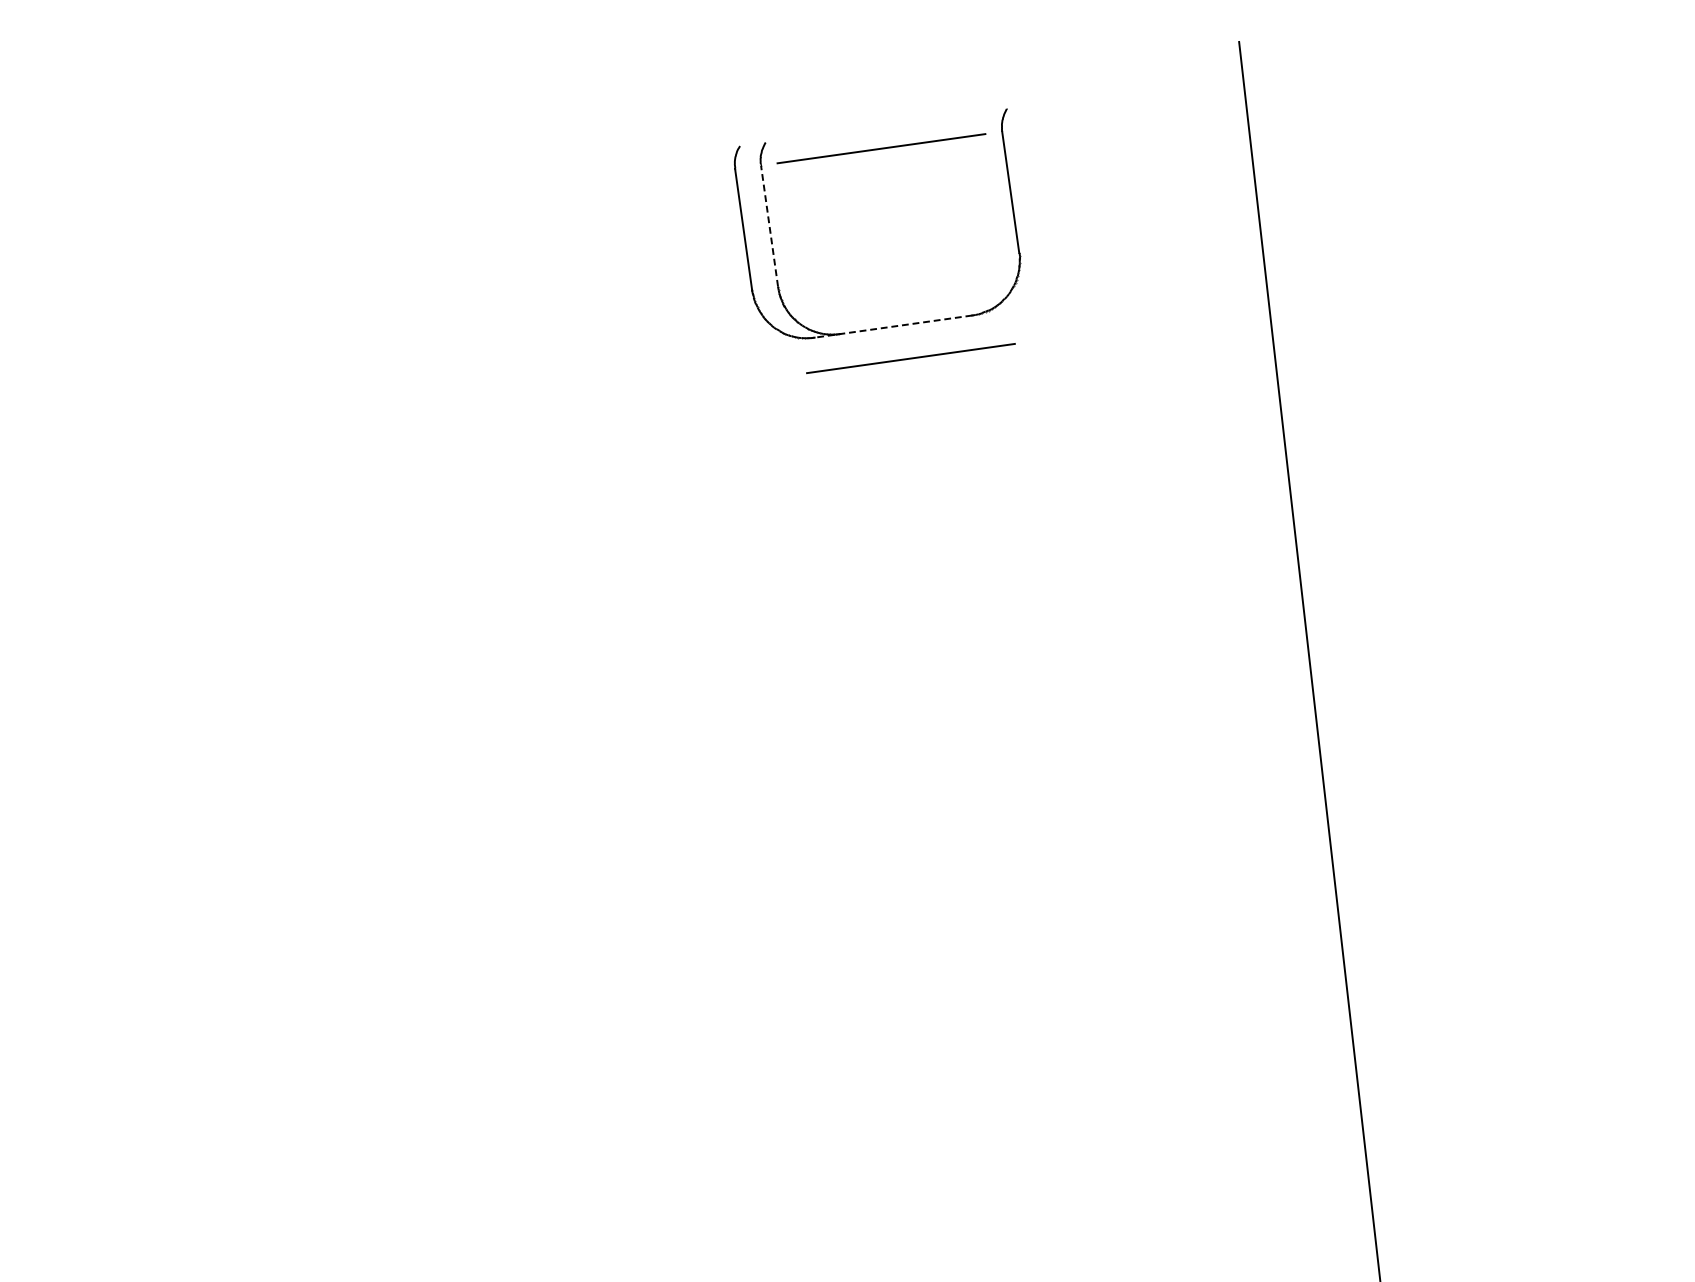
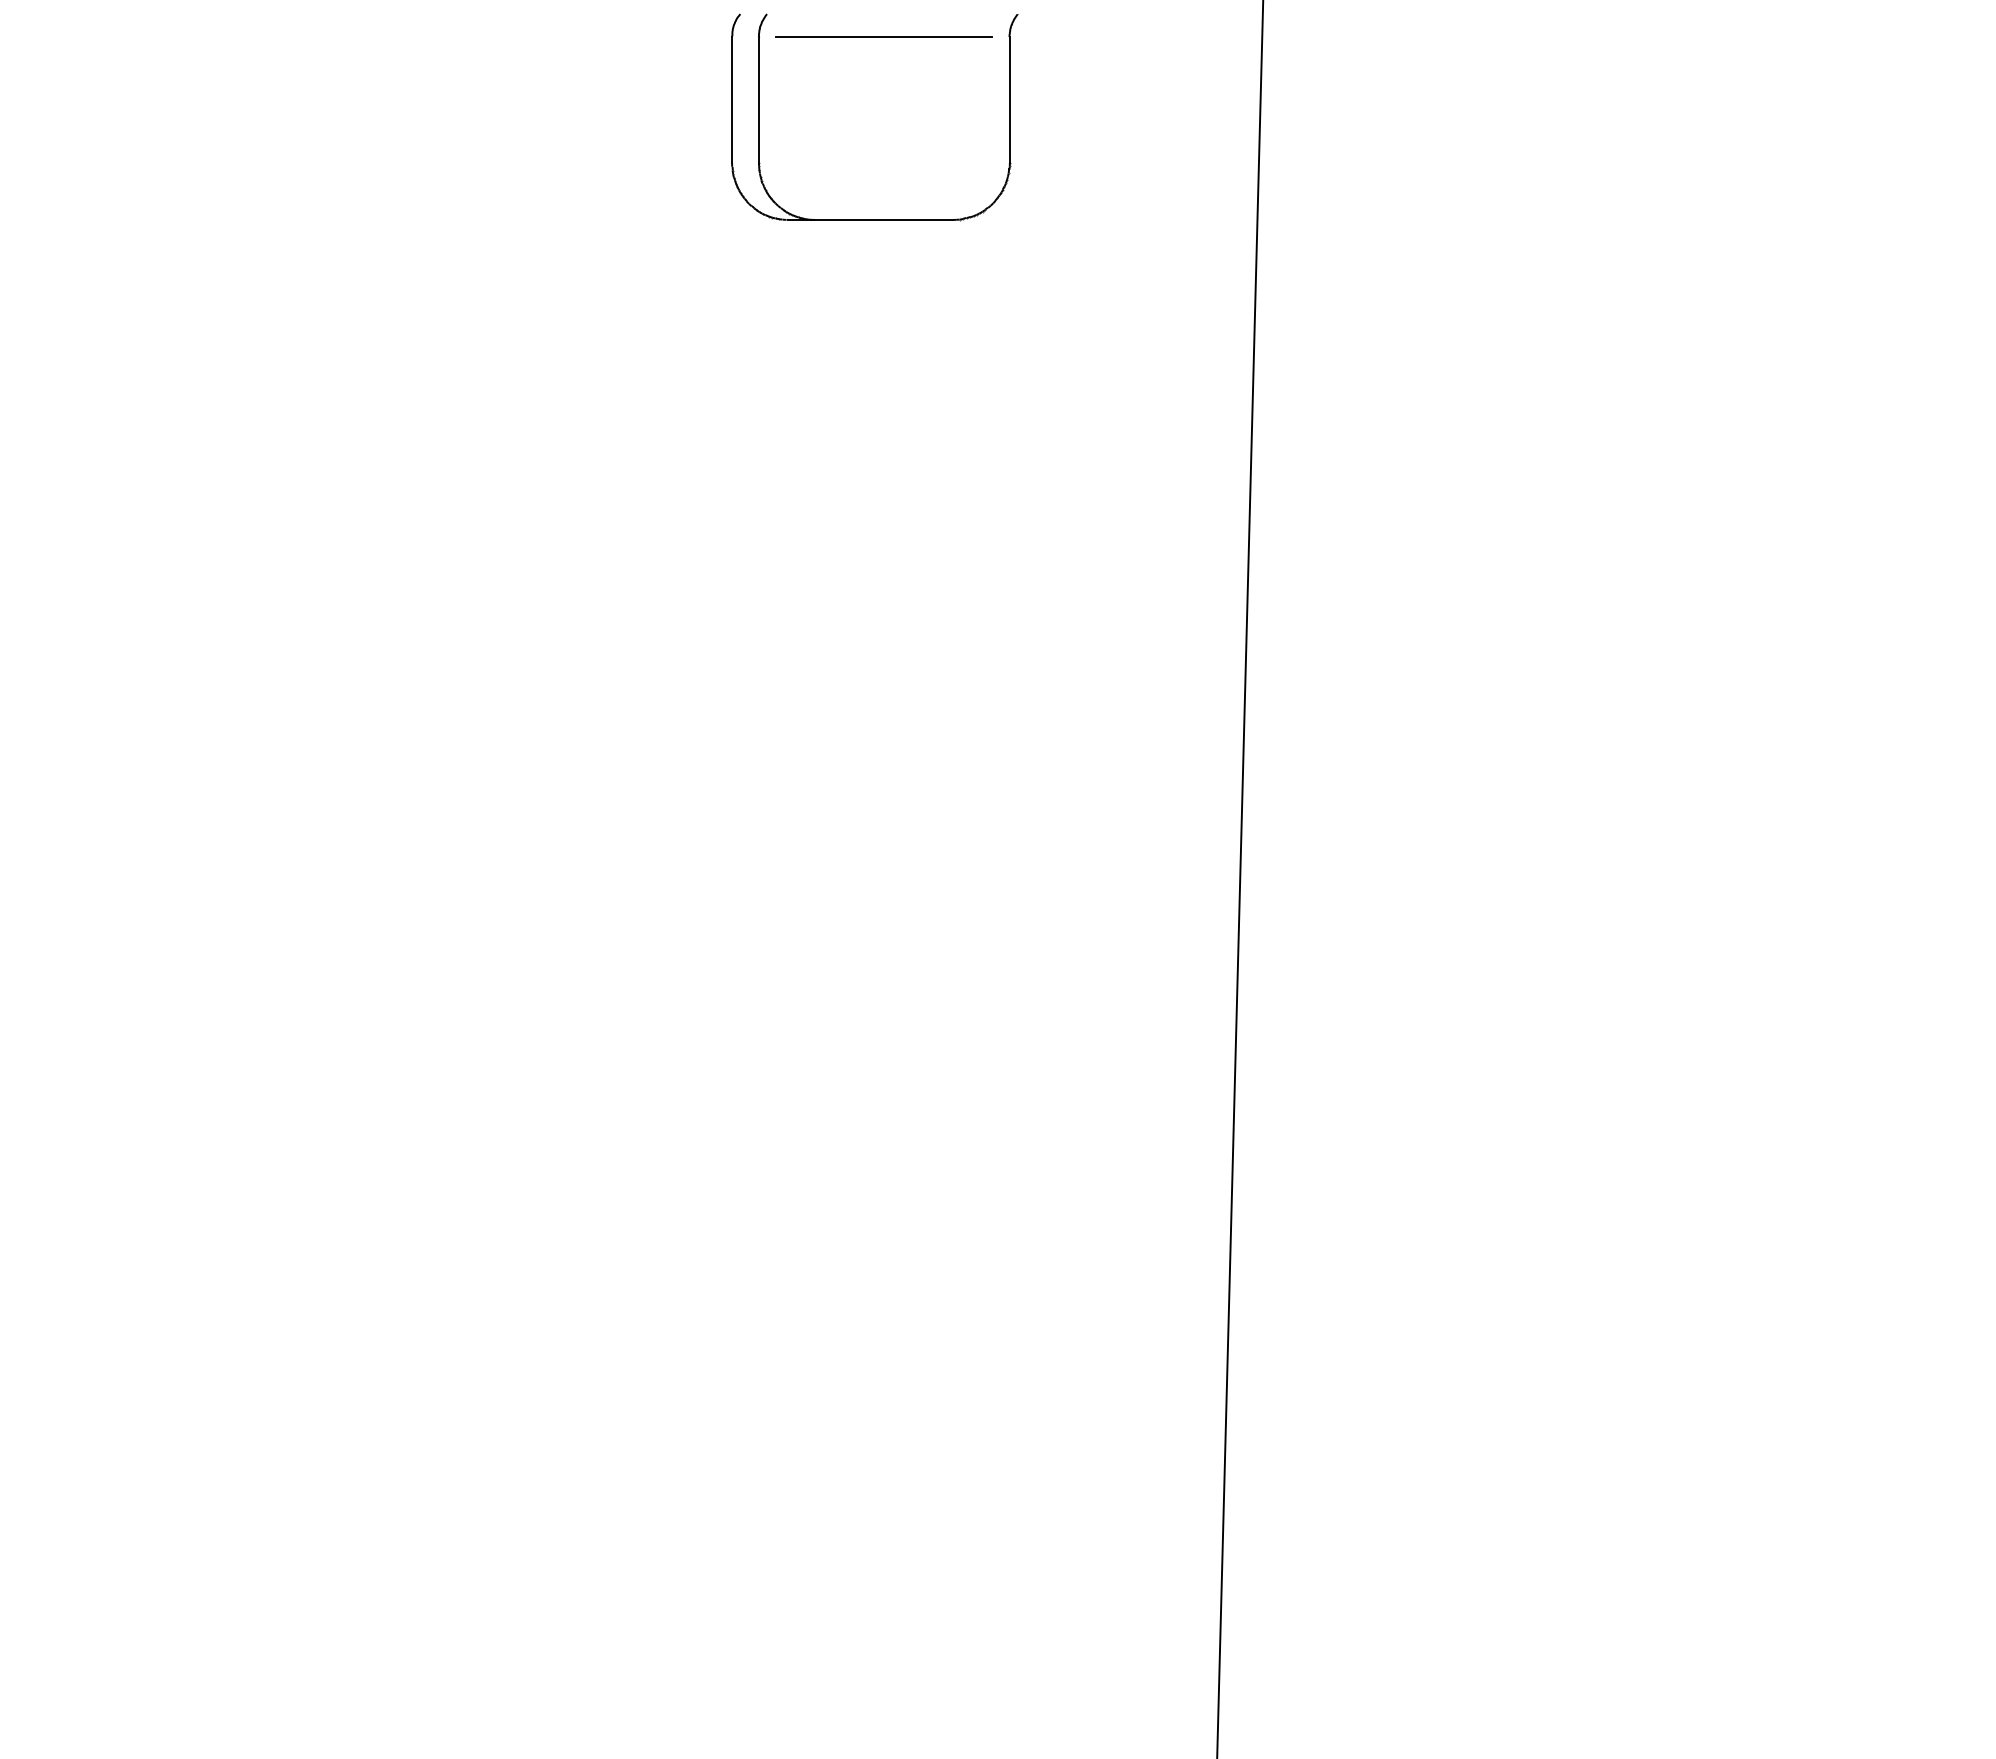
line: (769, 225) -> (758, 99), dashed -> solid
line: (893, 326) -> (870, 219), dashed -> solid
line: (910, 358) -> (883, 254), removed

